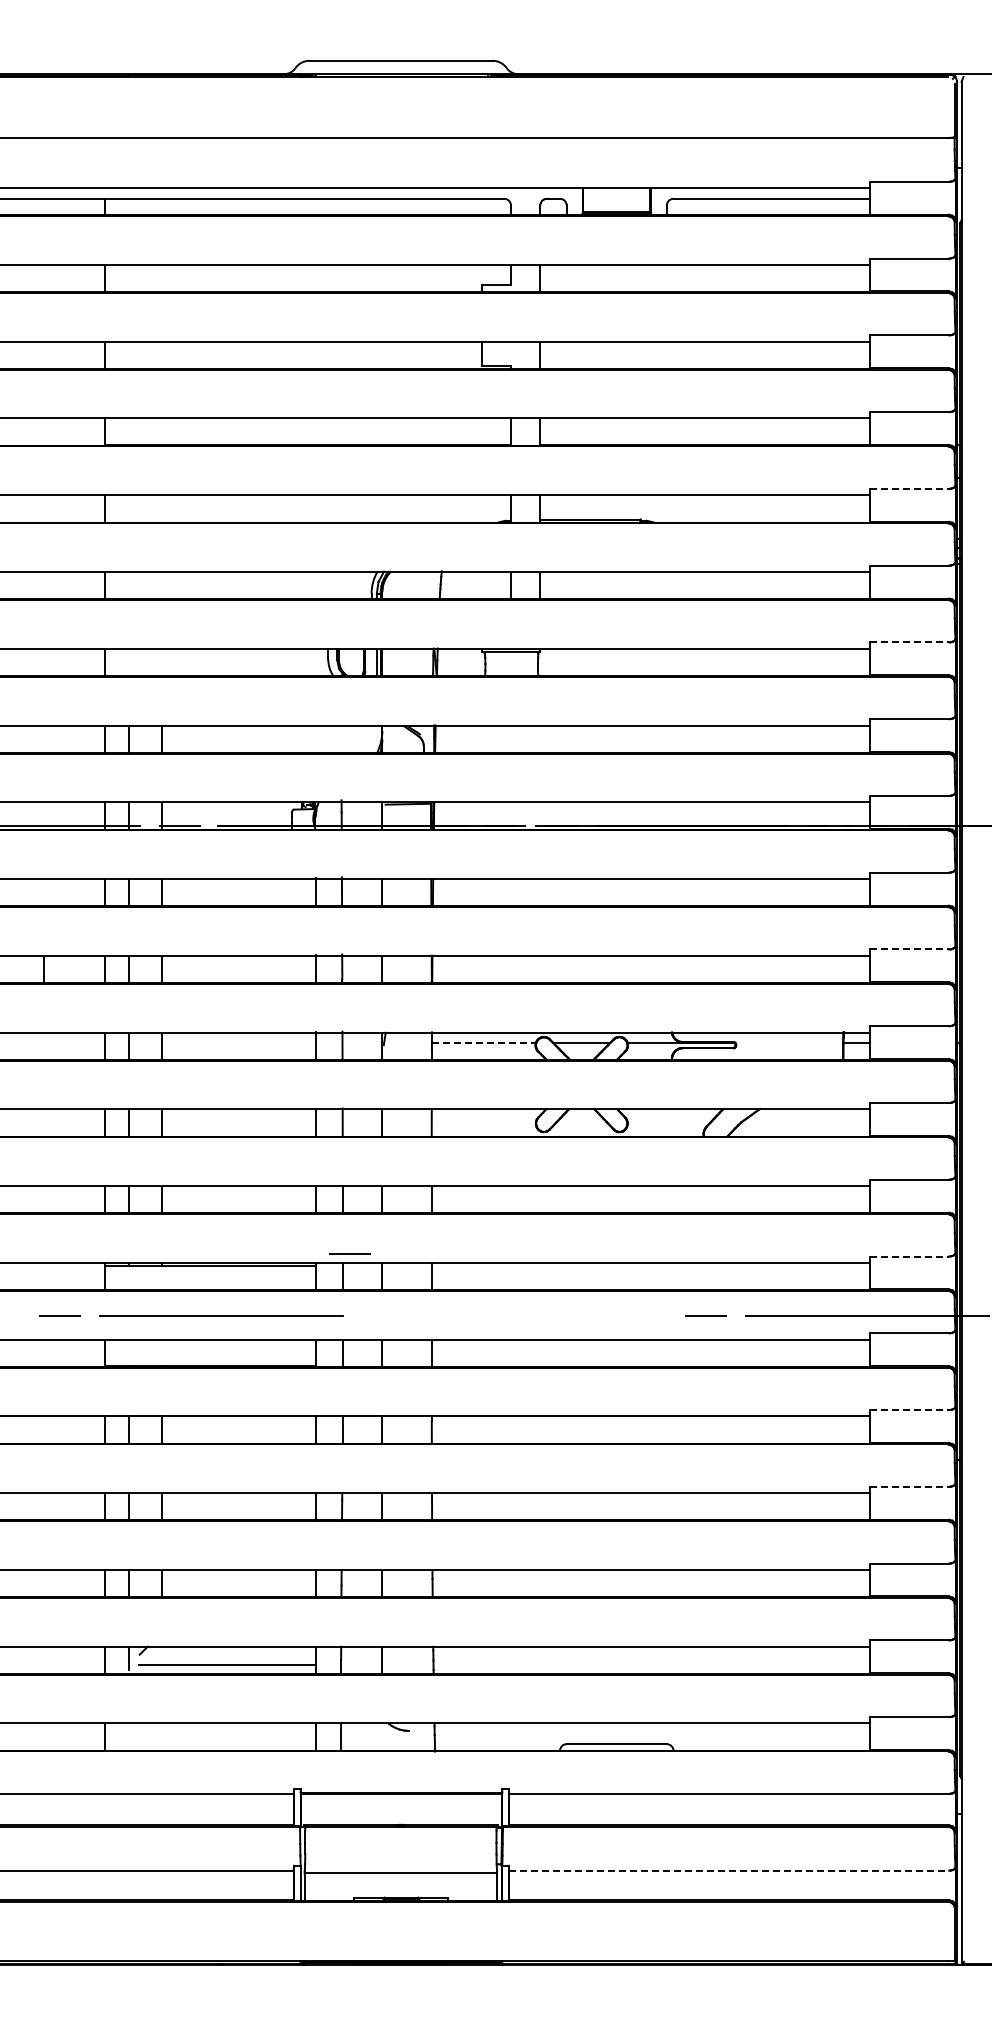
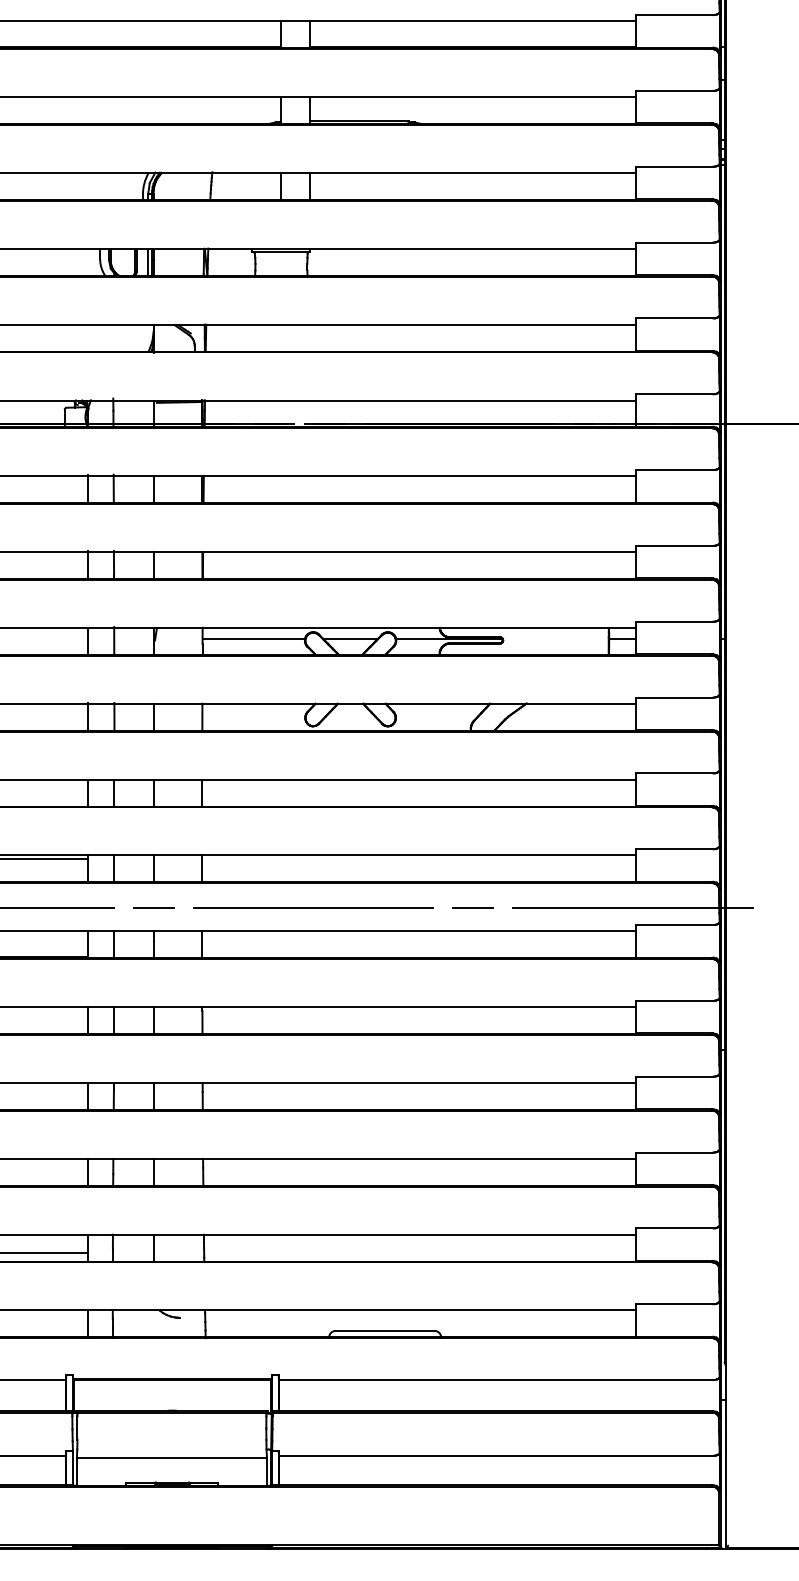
line: (910, 488) -> (675, 90), dashed -> solid
line: (910, 642) -> (675, 242), dashed -> solid
line: (910, 949) -> (675, 545), dashed -> solid
line: (483, 1043) -> (253, 638), dashed -> solid
line: (349, 1253) -> (153, 907), moved
line: (910, 1256) -> (675, 849), dashed -> solid
line: (544, 1315) -> (313, 907), added
line: (910, 1410) -> (675, 1001), dashed -> solid
line: (910, 1486) -> (675, 1076), dashed -> solid
line: (729, 1870) -> (496, 1455), dashed -> solid

